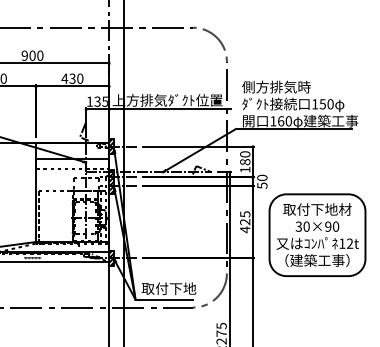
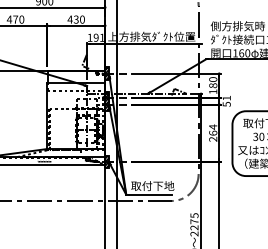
text: (100, 101) -> (98, 37), 135 -> 191
text: (262, 177) -> (226, 97), 50 -> 51
text: (245, 222) -> (213, 133), 425 -> 264

